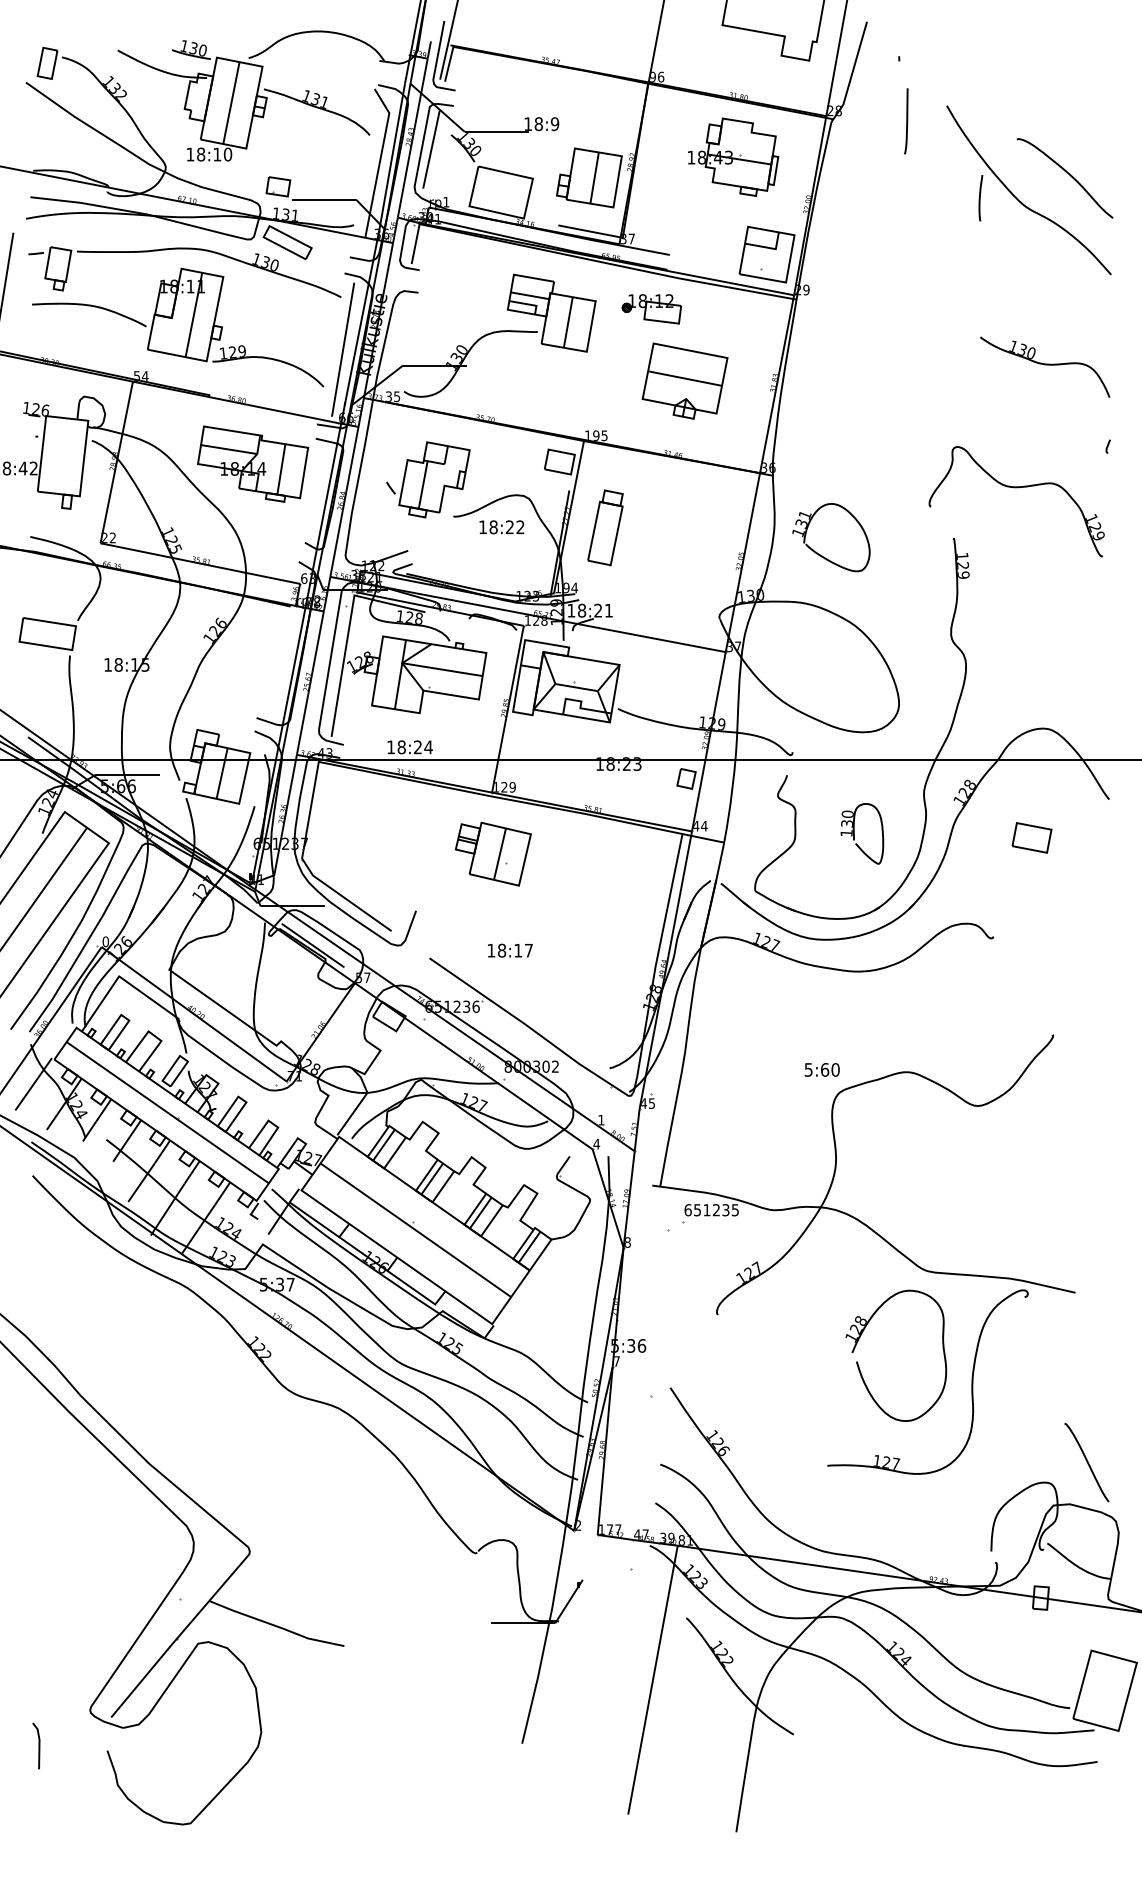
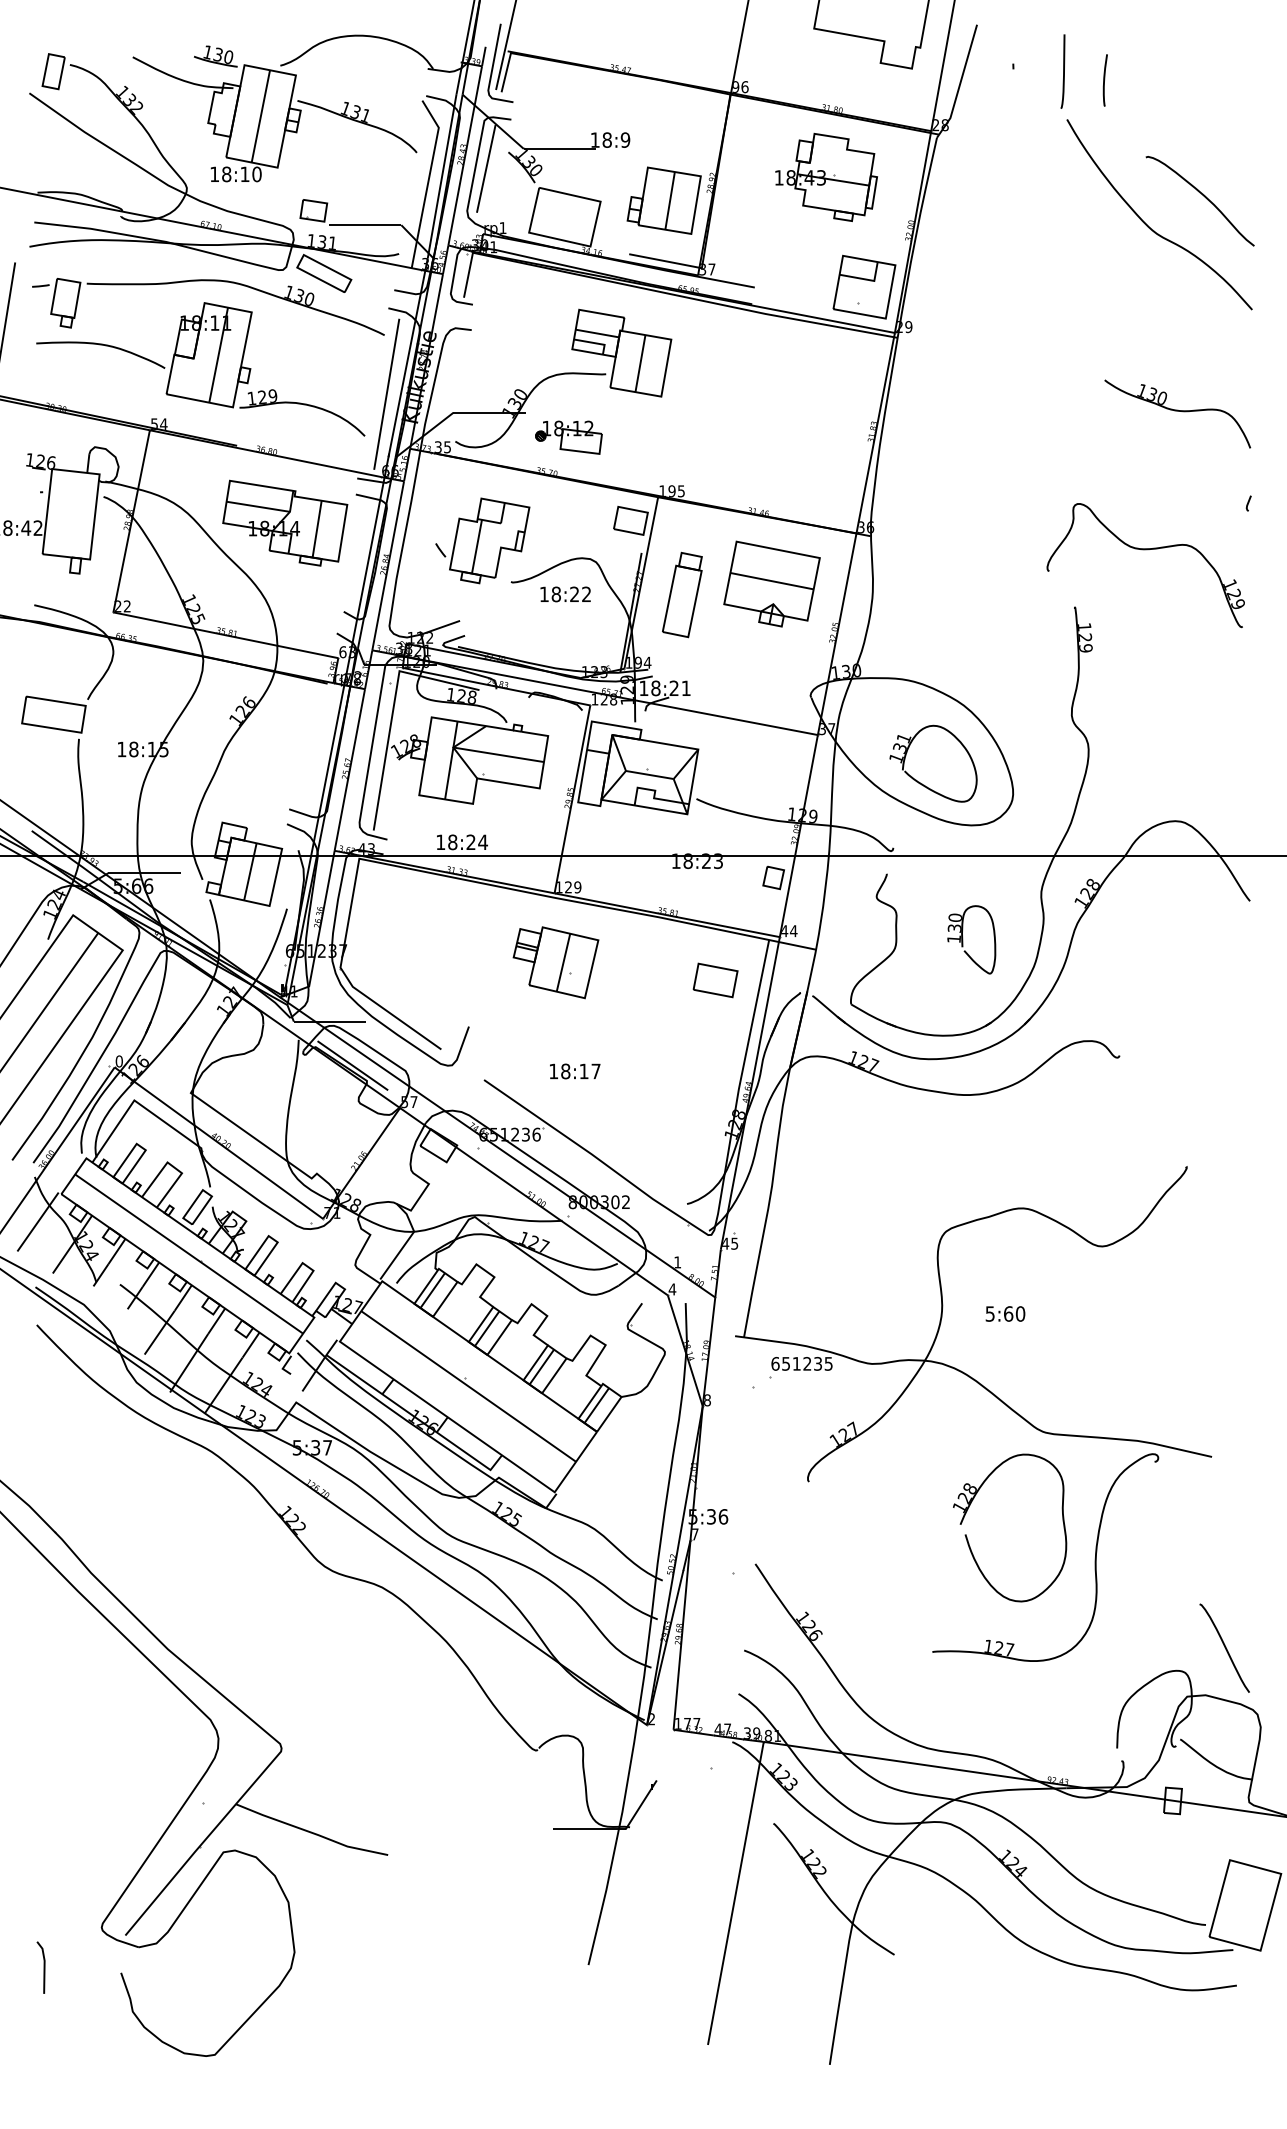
line: (906, 121) -> (1063, 71), moved
curve: (980, 198) -> (1104, 80), moved
part: (651, 309) -> (568, 437), moved
part: (684, 380) -> (771, 583), moved
part: (831, 537) -> (933, 763), moved
part: (1031, 837) -> (715, 979), moved
text: (821, 1069) -> (1004, 1313), moved

